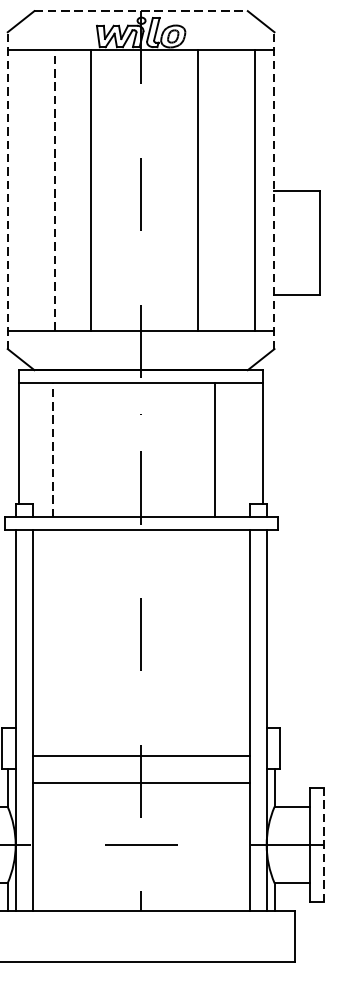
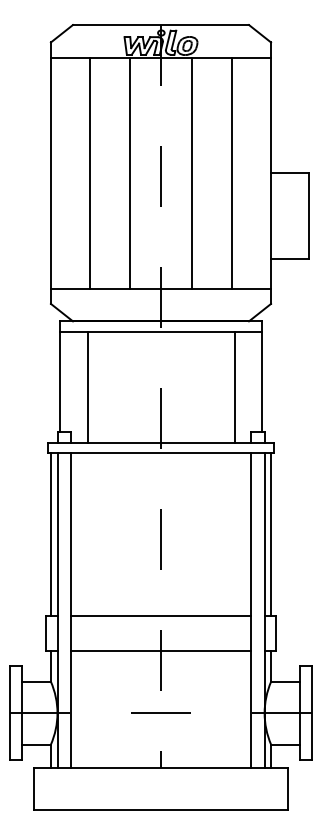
line: (141, 11) -> (161, 25), dashed -> solid
line: (90, 189) -> (129, 172), moved
line: (198, 189) -> (192, 172), moved
line: (255, 189) -> (232, 172), moved
line: (7, 191) -> (50, 173), dashed -> solid
line: (54, 191) -> (89, 173), dashed -> solid
line: (275, 191) -> (271, 173), dashed -> solid
line: (52, 449) -> (87, 386), dashed -> solid
line: (214, 450) -> (234, 387), moved
line: (7, 628) -> (50, 534), added
line: (275, 628) -> (271, 534), added
line: (140, 755) -> (160, 616), moved
line: (140, 782) -> (160, 650), moved
line: (324, 844) -> (312, 712), dashed -> solid

